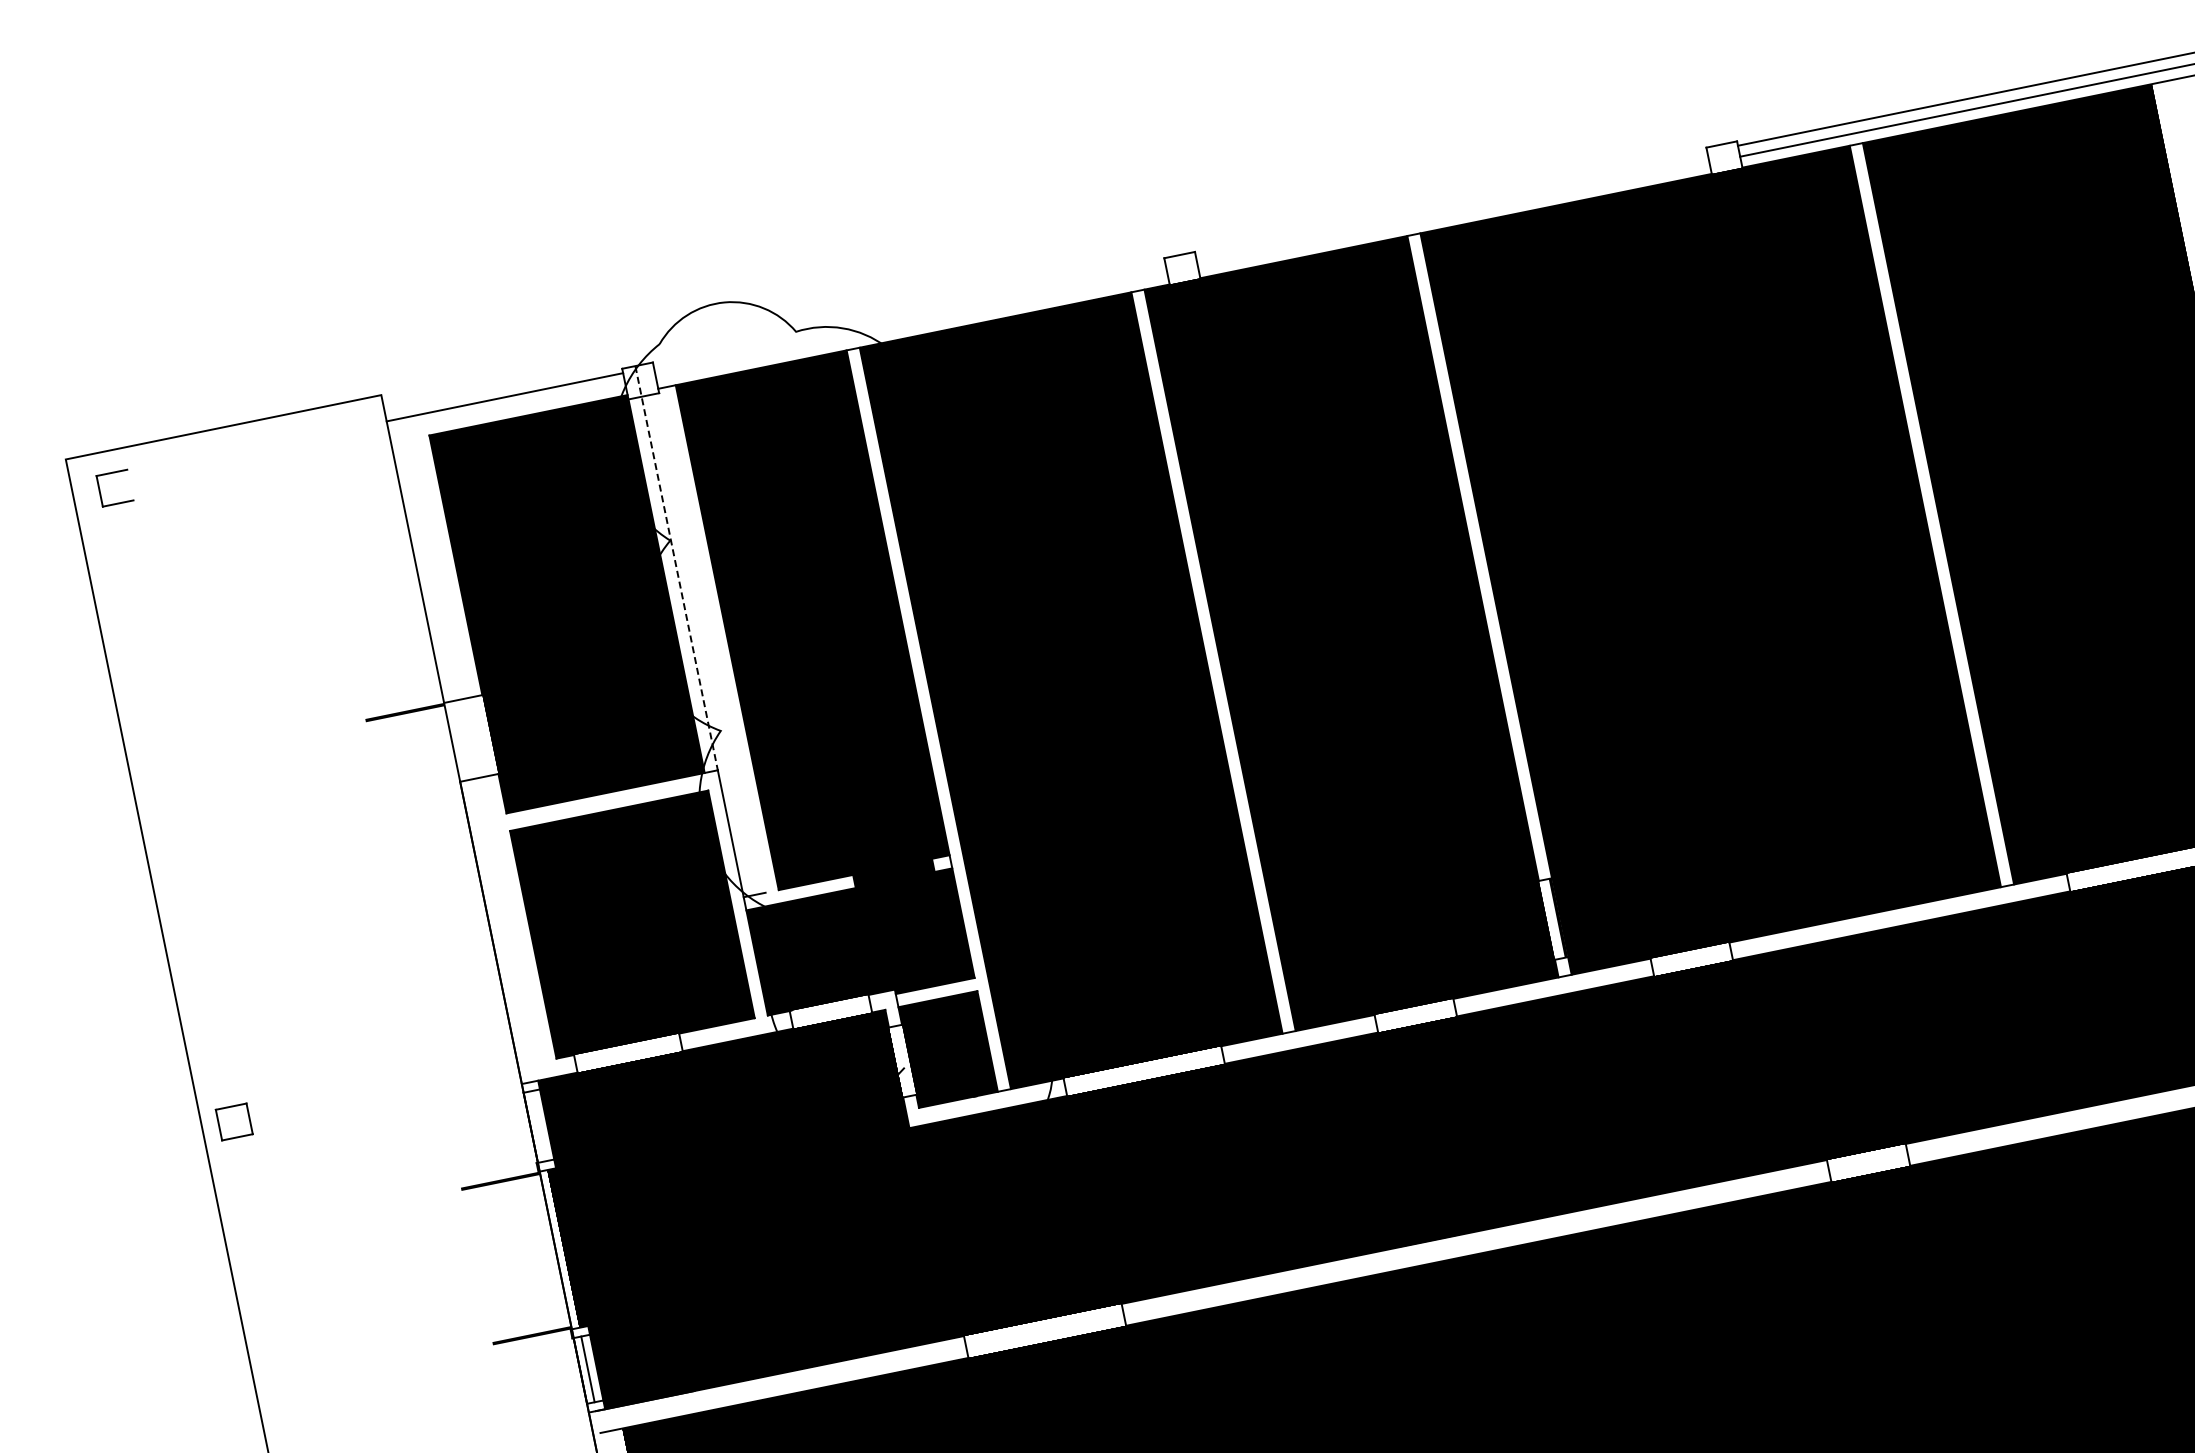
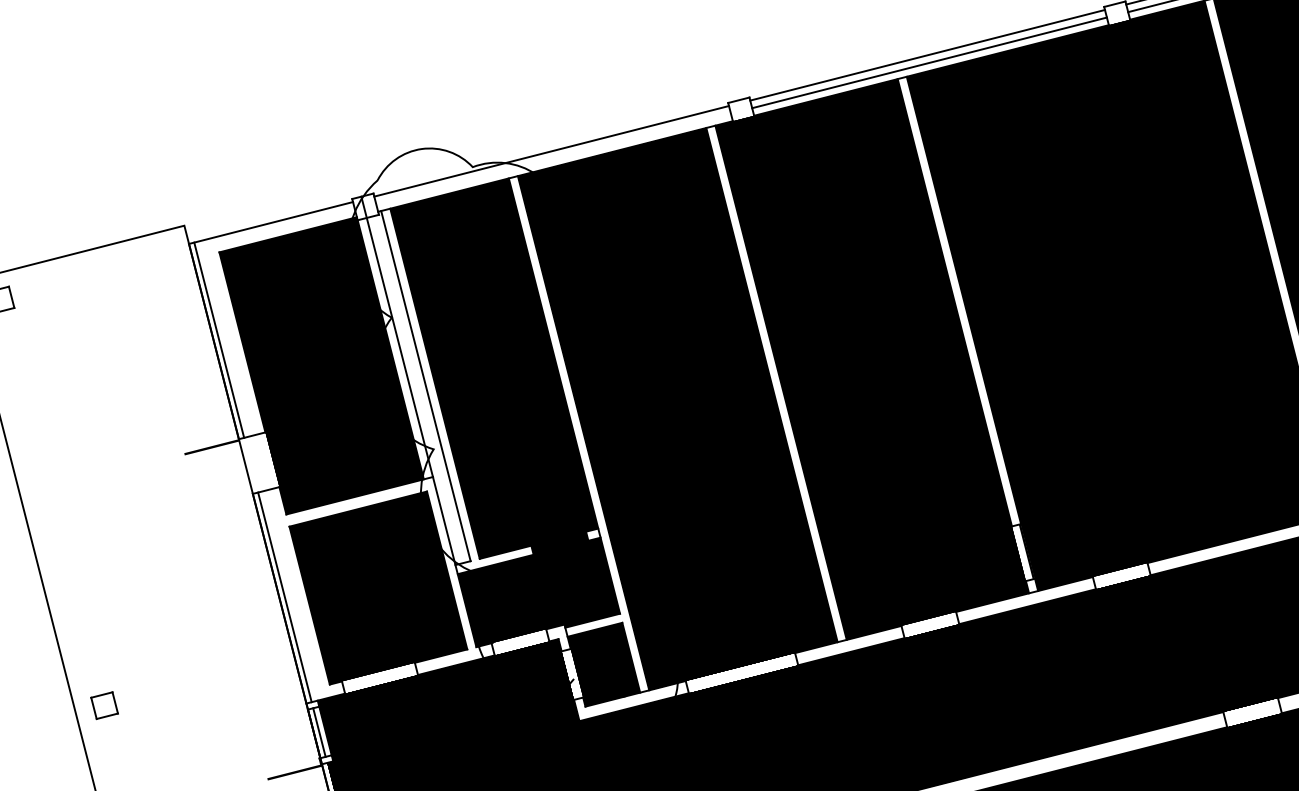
line: (1451, 204) -> (927, 55), added
line: (1453, 214) -> (929, 62), added
line: (909, 314) -> (551, 151), added
line: (130, 484) -> (11, 296), added
line: (422, 560) -> (218, 340), added
line: (415, 561) -> (214, 341), added
line: (676, 568) -> (397, 337), dashed -> solid
line: (713, 639) -> (425, 385), added
line: (498, 931) -> (284, 597), added
part: (233, 1121) -> (104, 705), moved
line: (538, 1126) -> (319, 732), added

